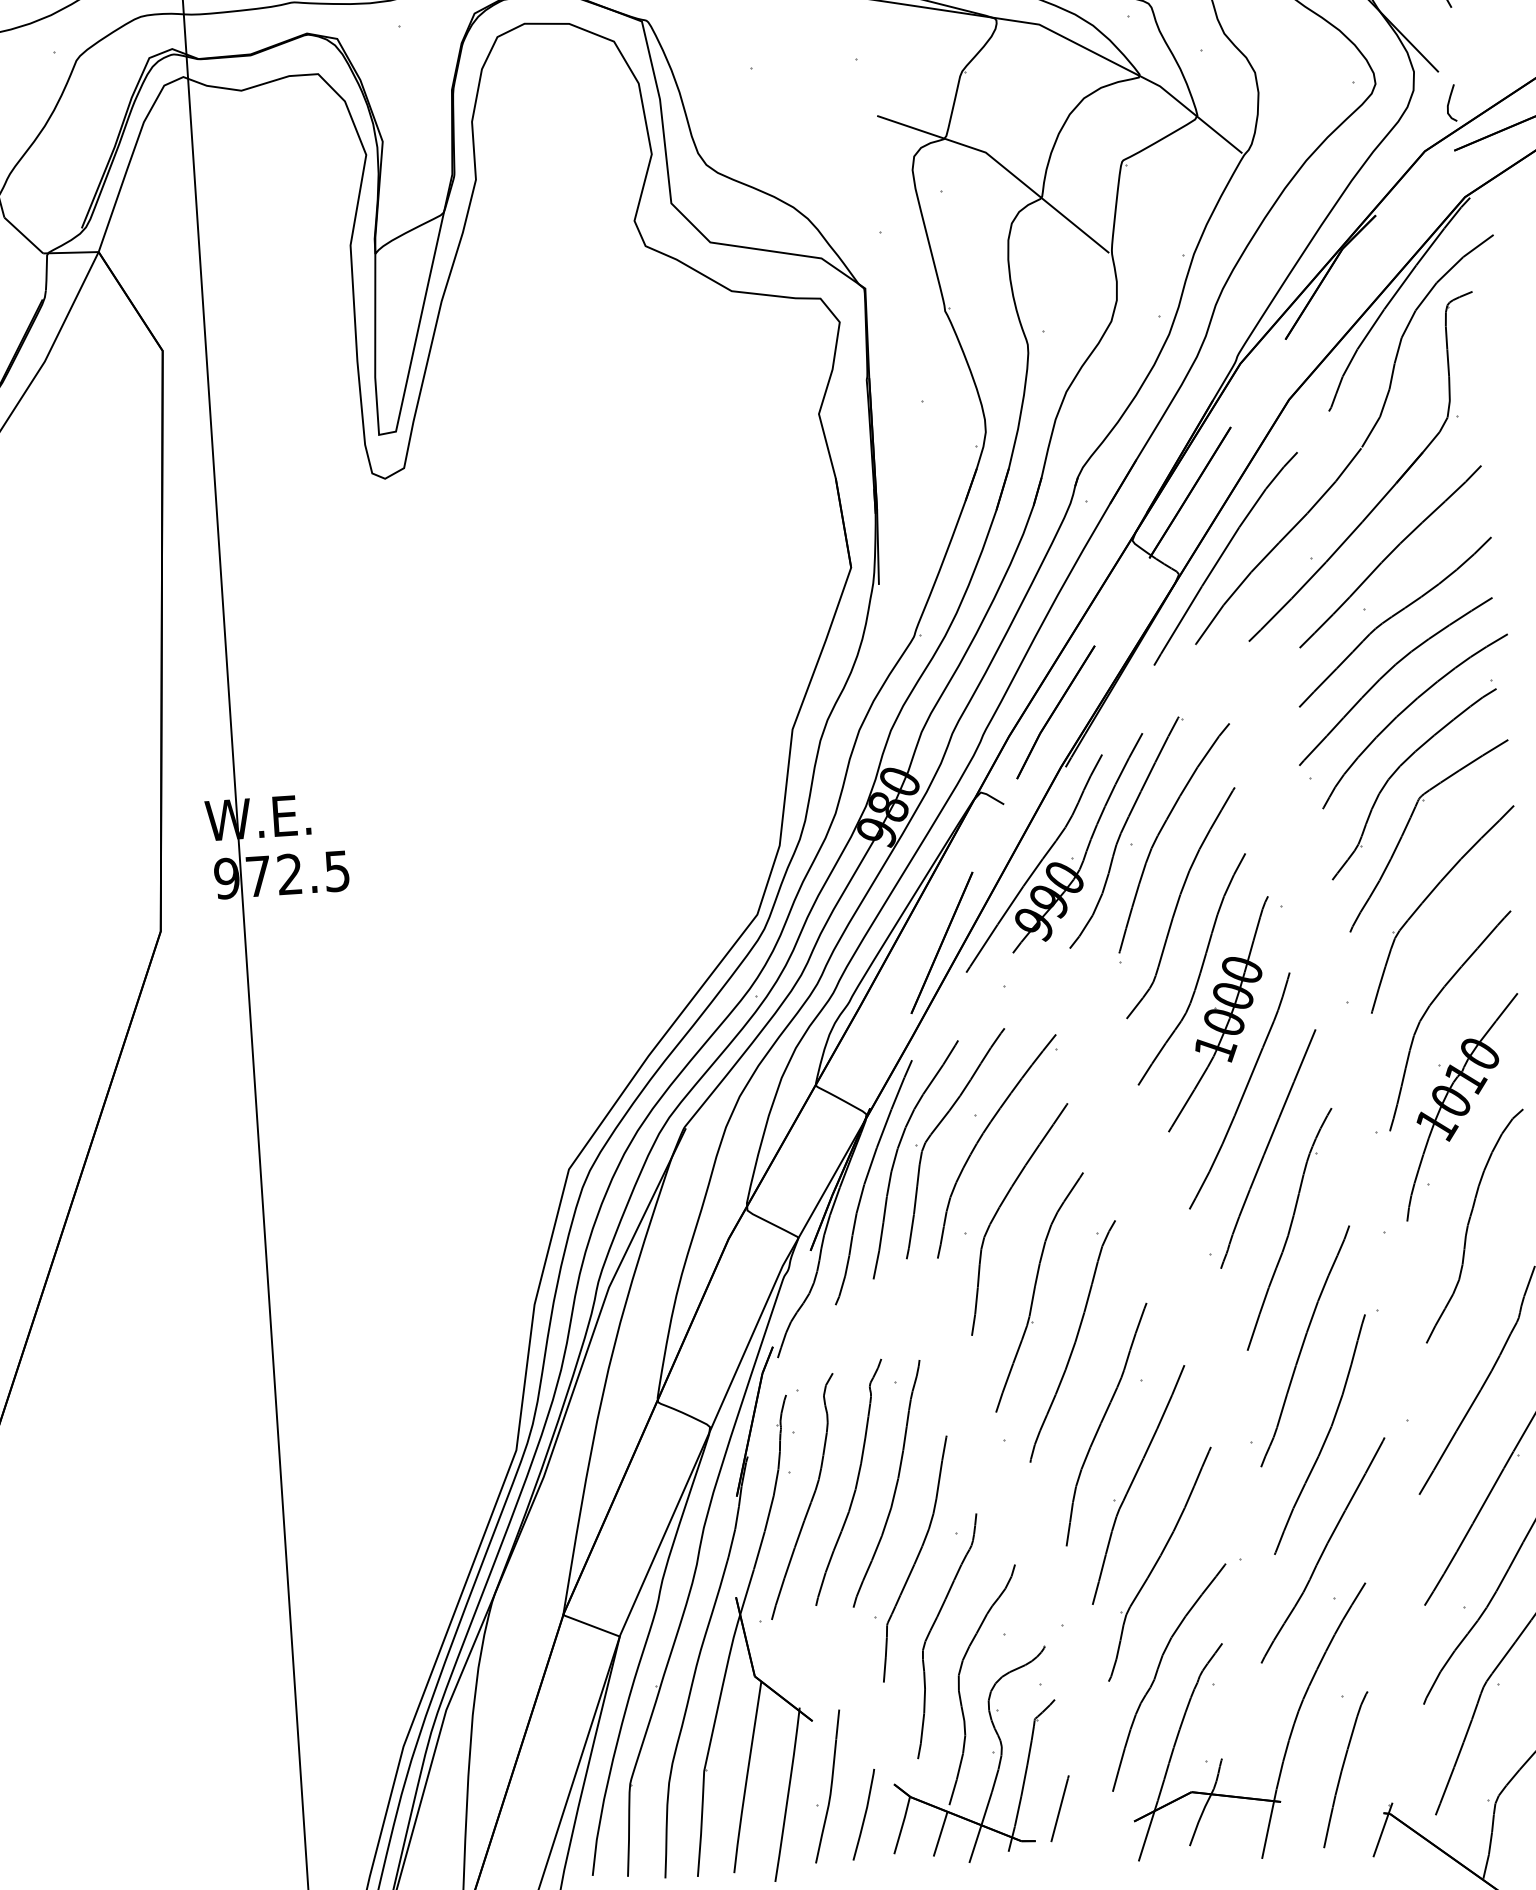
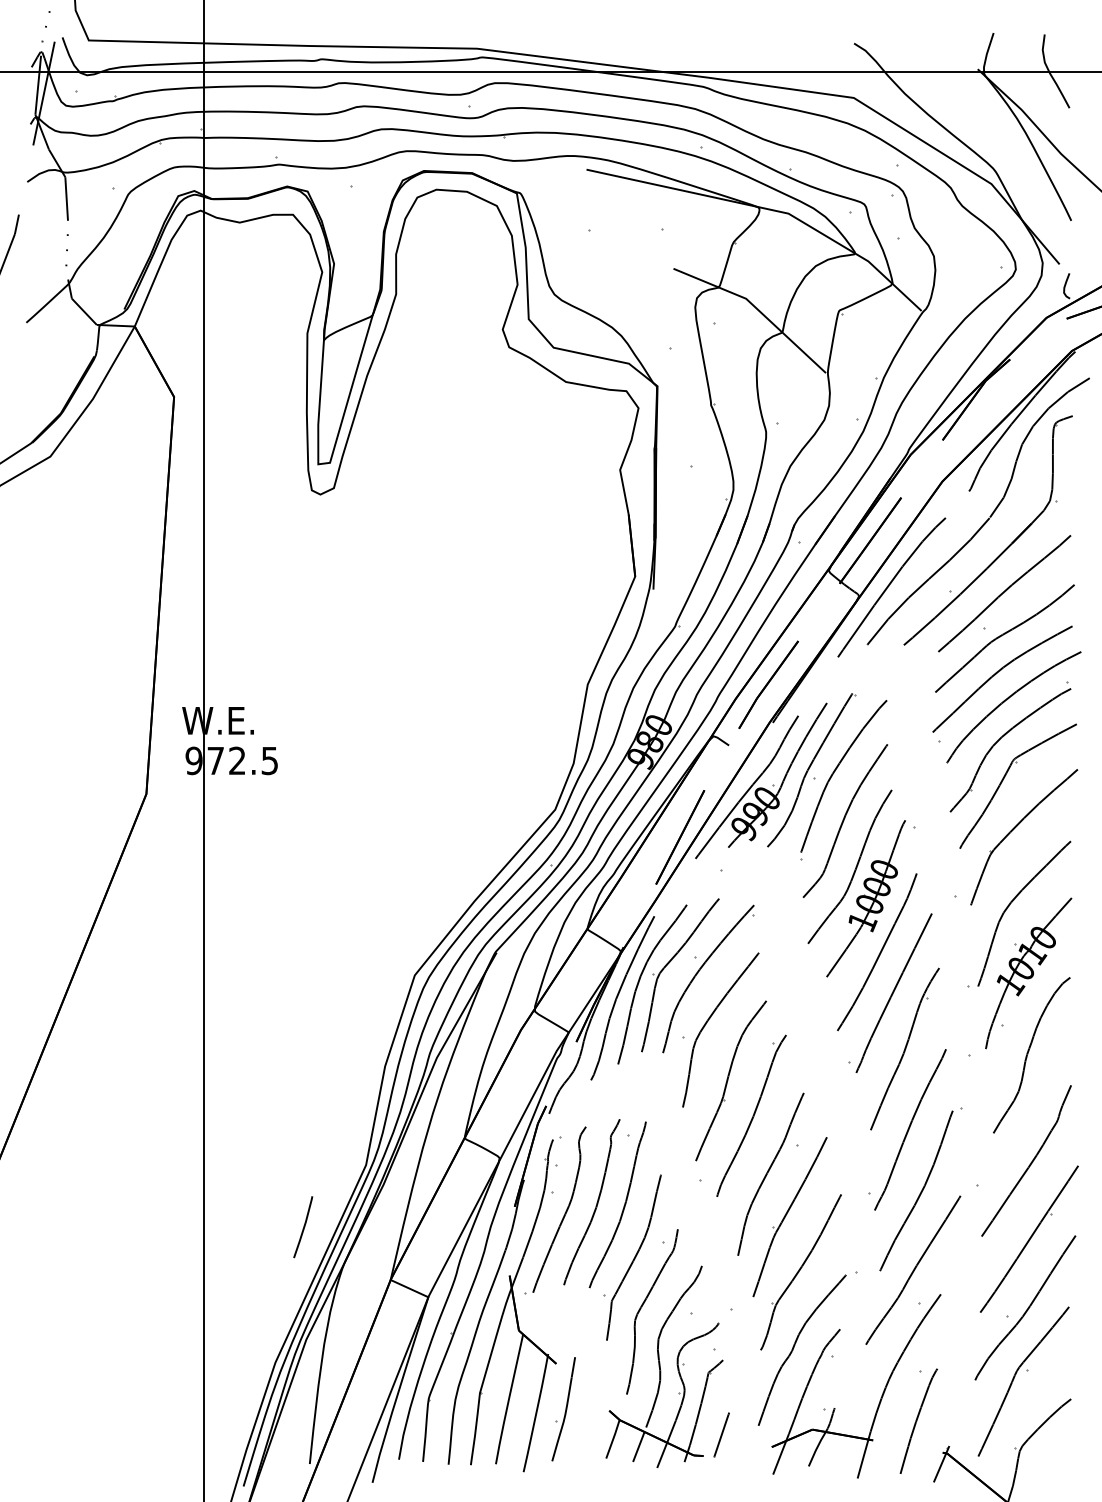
line: (864, 1815) -> (303, 1227), moved

